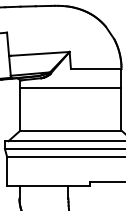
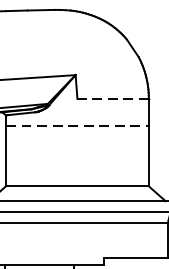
line: (95, 68) -> (112, 98), solid -> dashed
line: (70, 87) -> (76, 125), solid -> dashed

